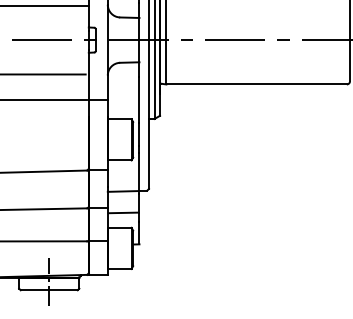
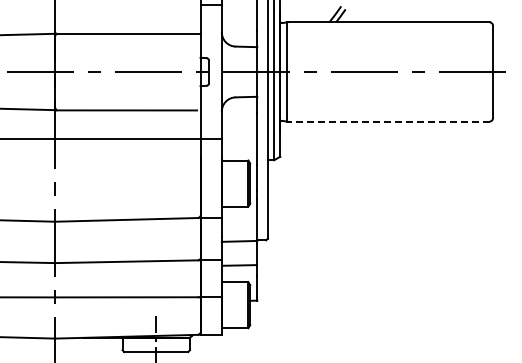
line: (255, 84) -> (387, 121), solid -> dashed

